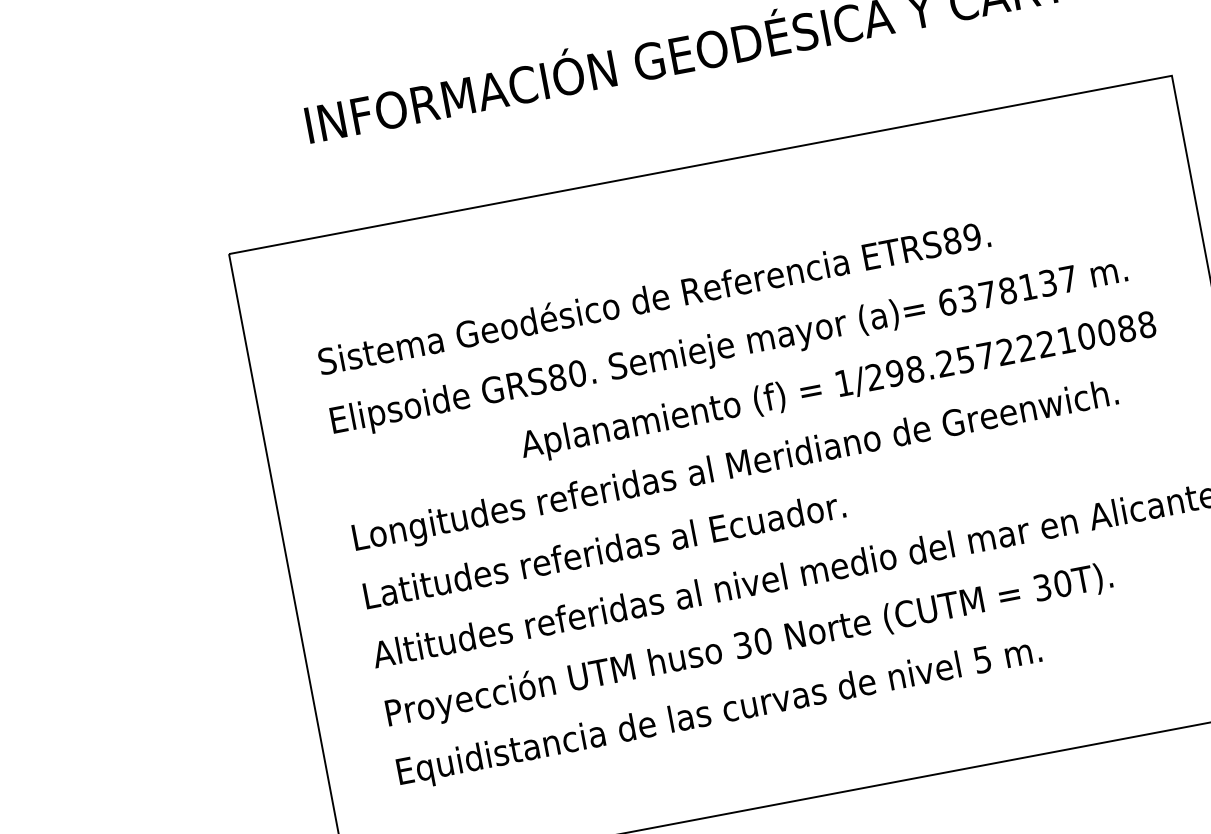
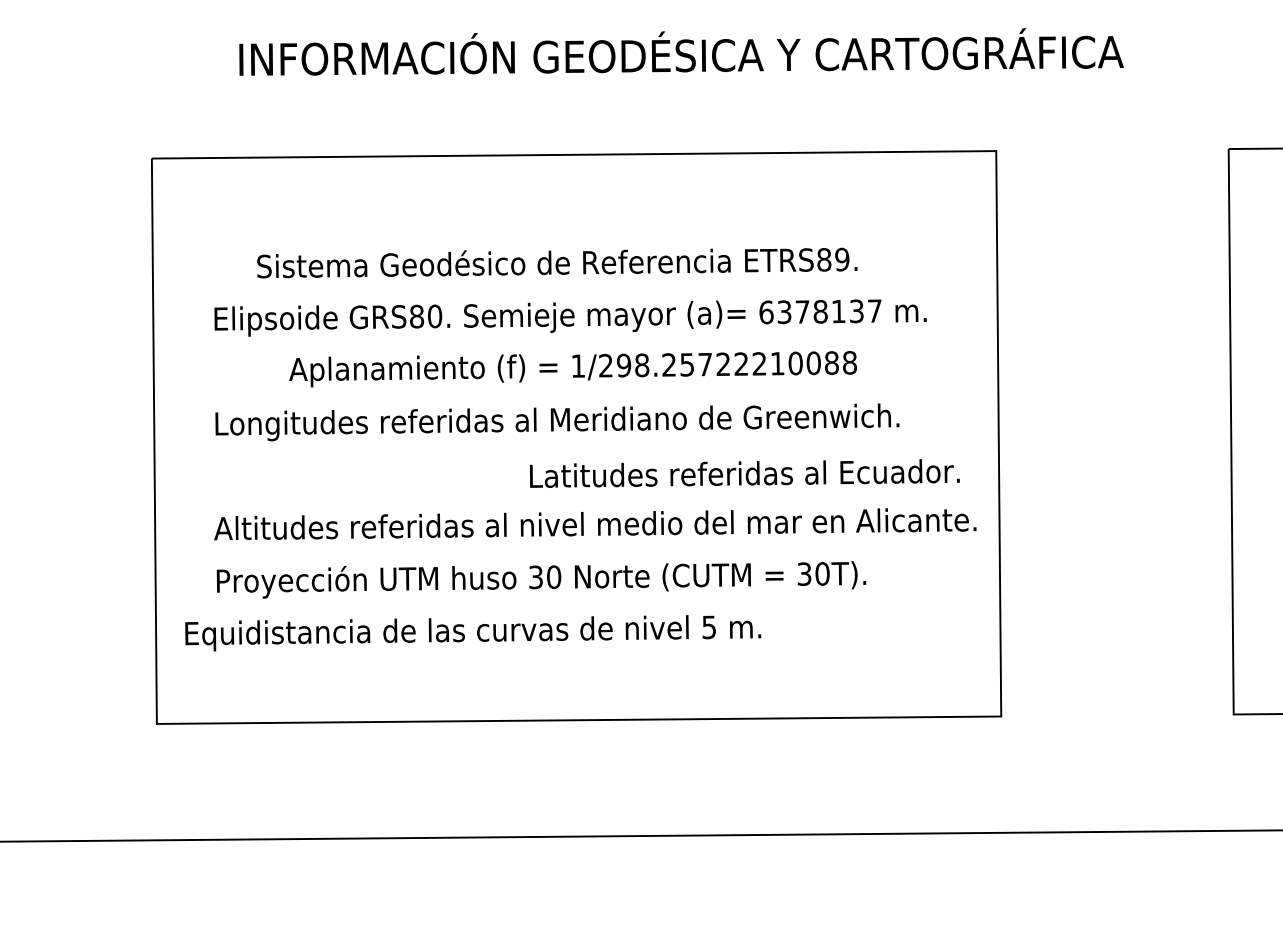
text: (654, 297) -> (557, 262), moved
text: (839, 387) -> (573, 369), moved
text: (604, 550) -> (744, 473), moved
text: (720, 714) -> (473, 633), moved

